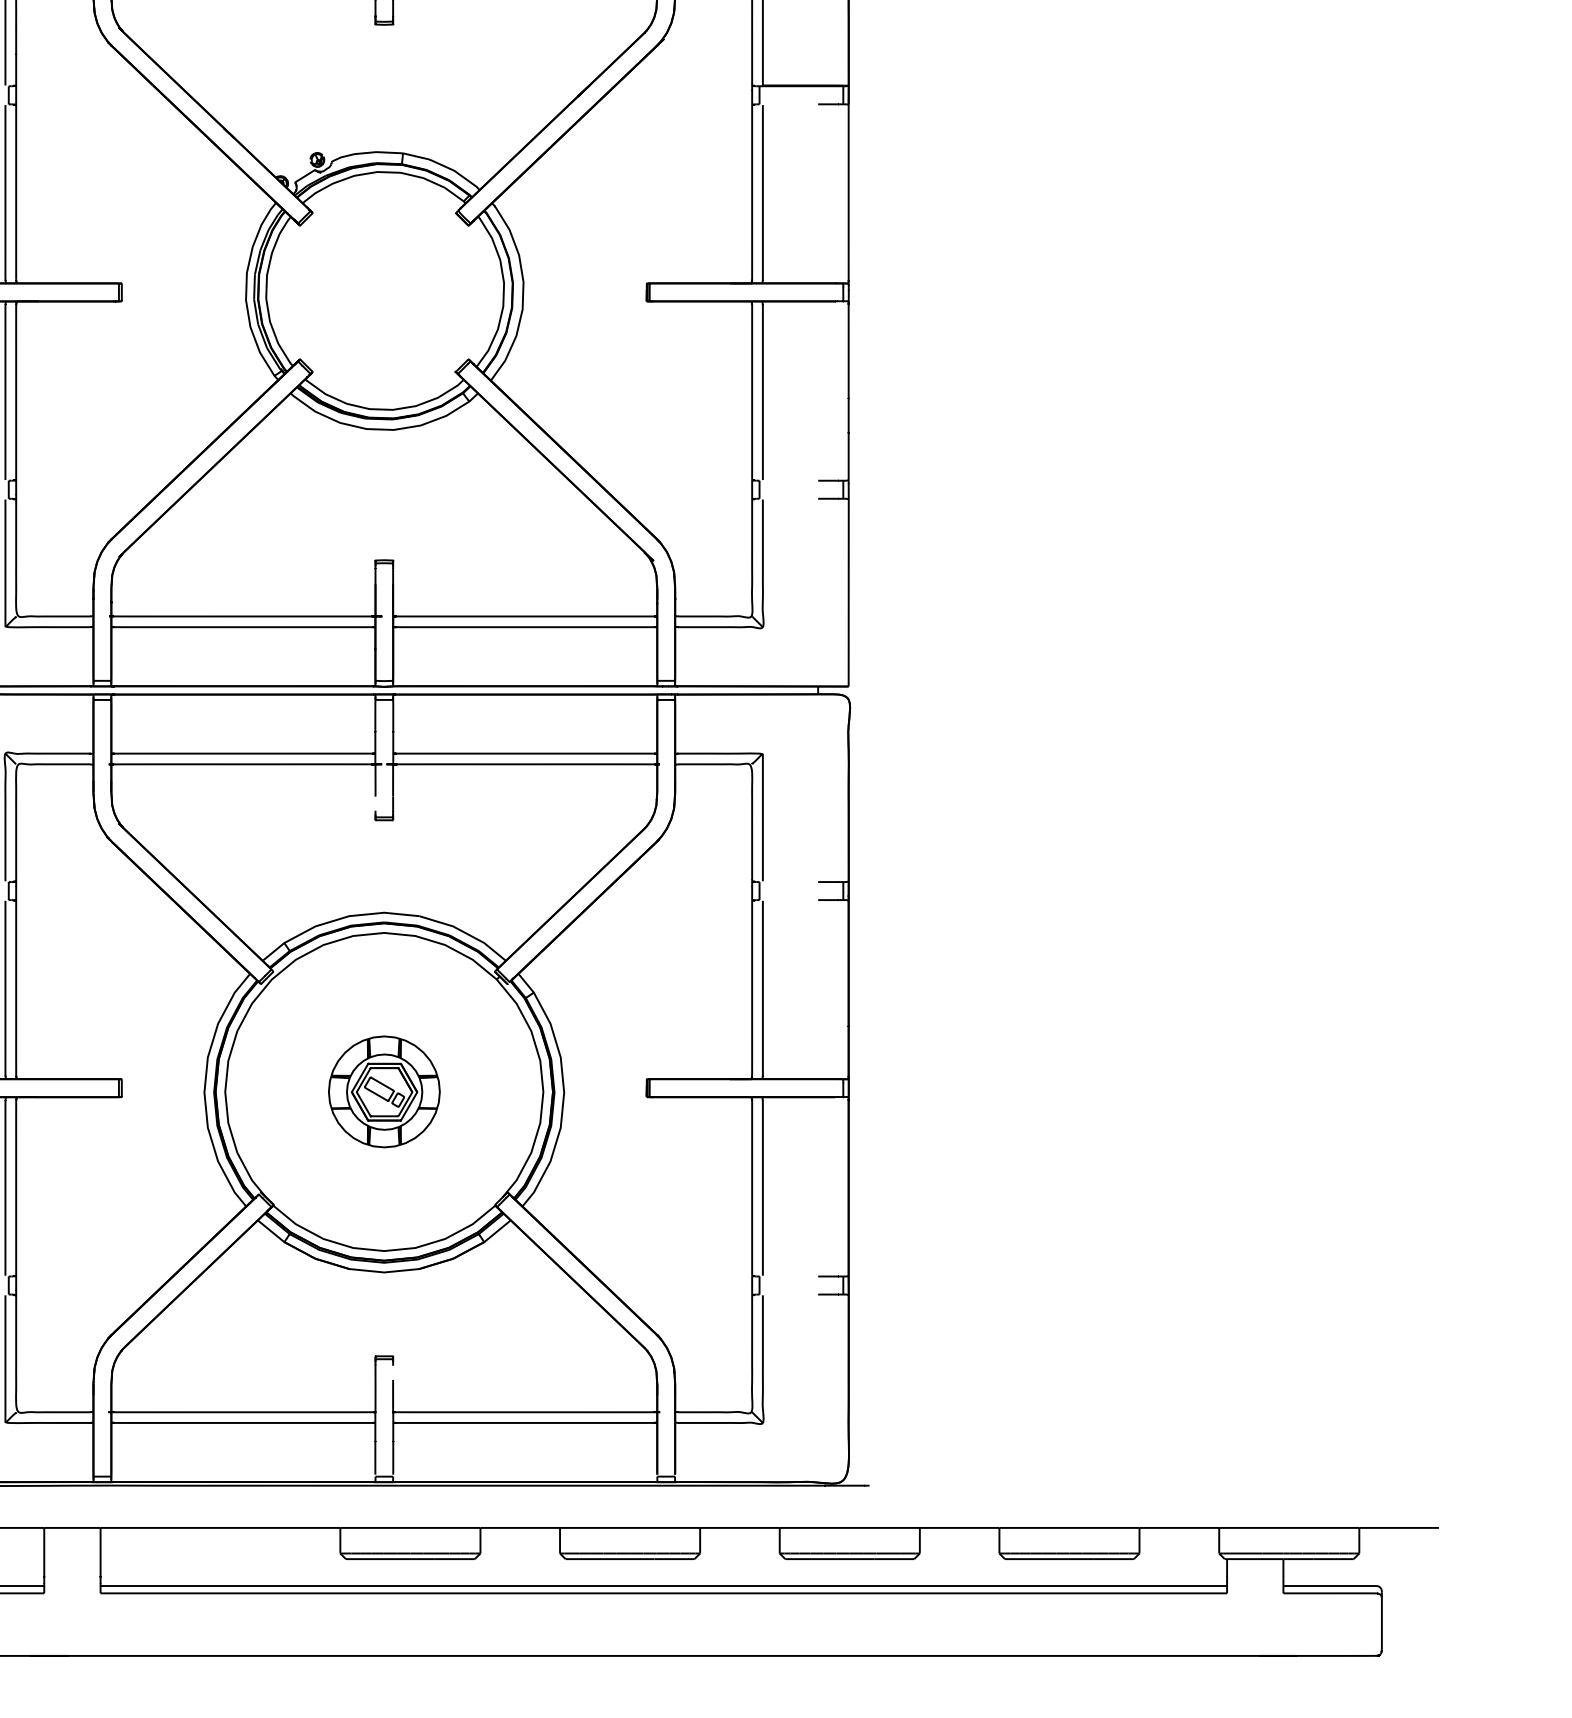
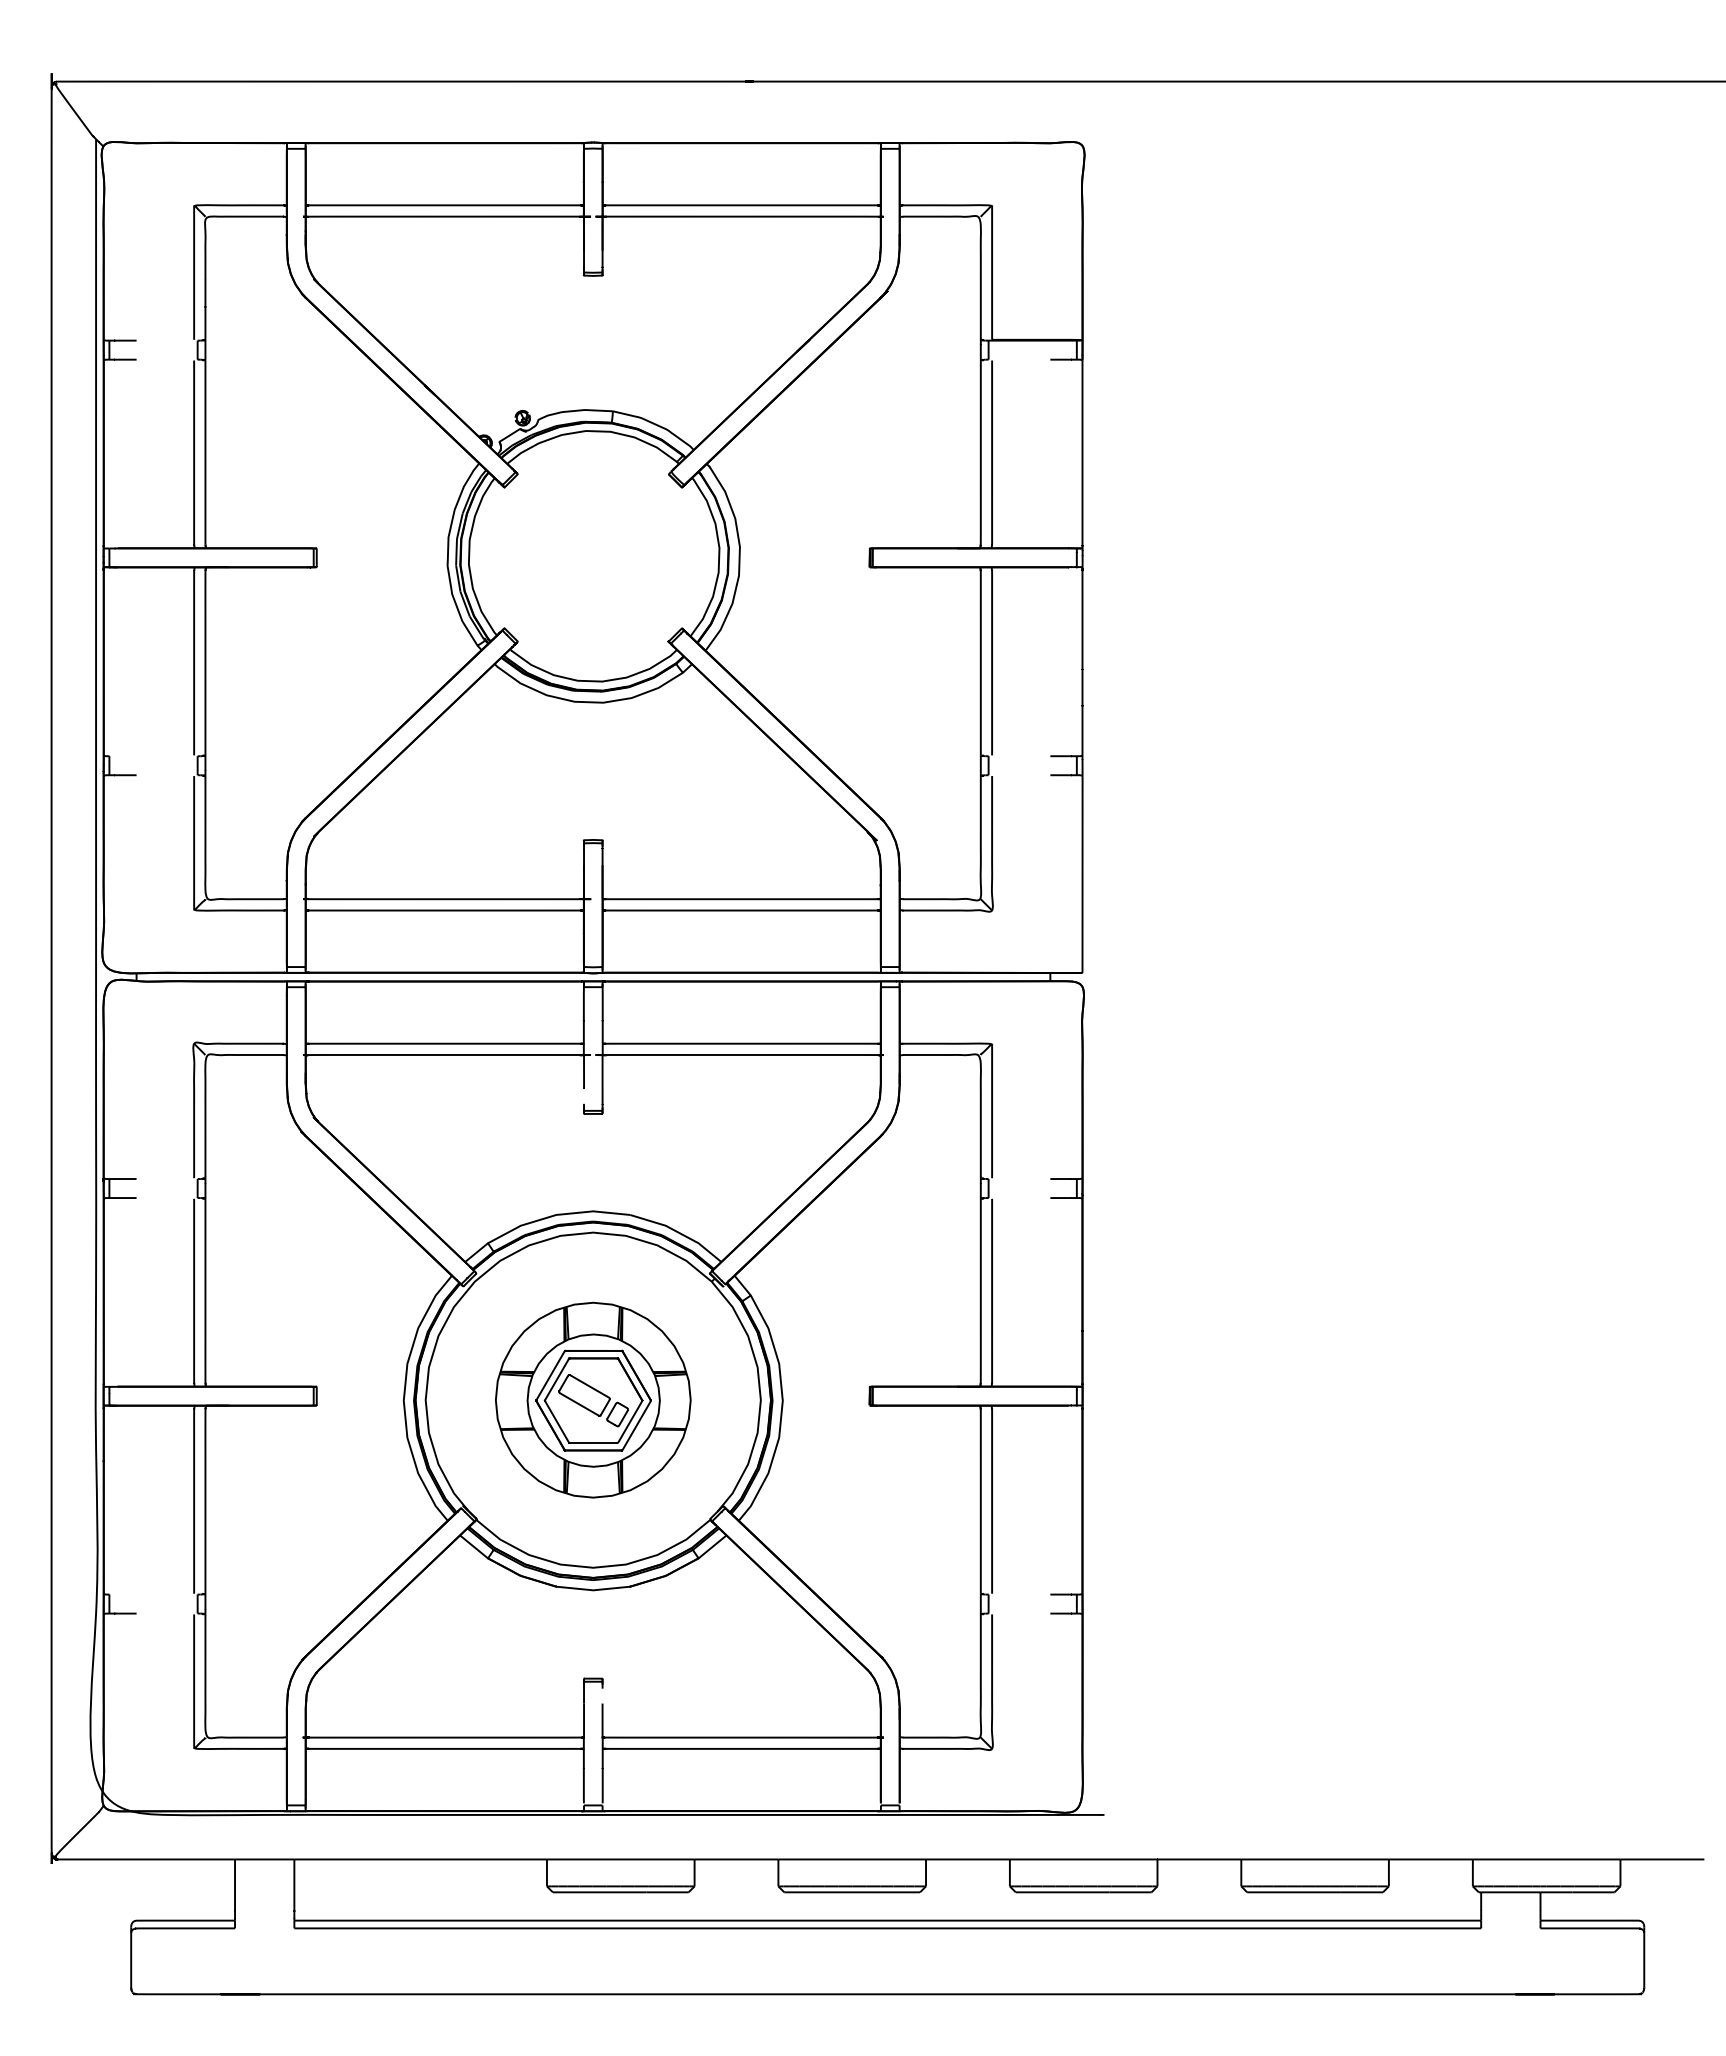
part: (384, 1091) -> (593, 1399), size x1.67

